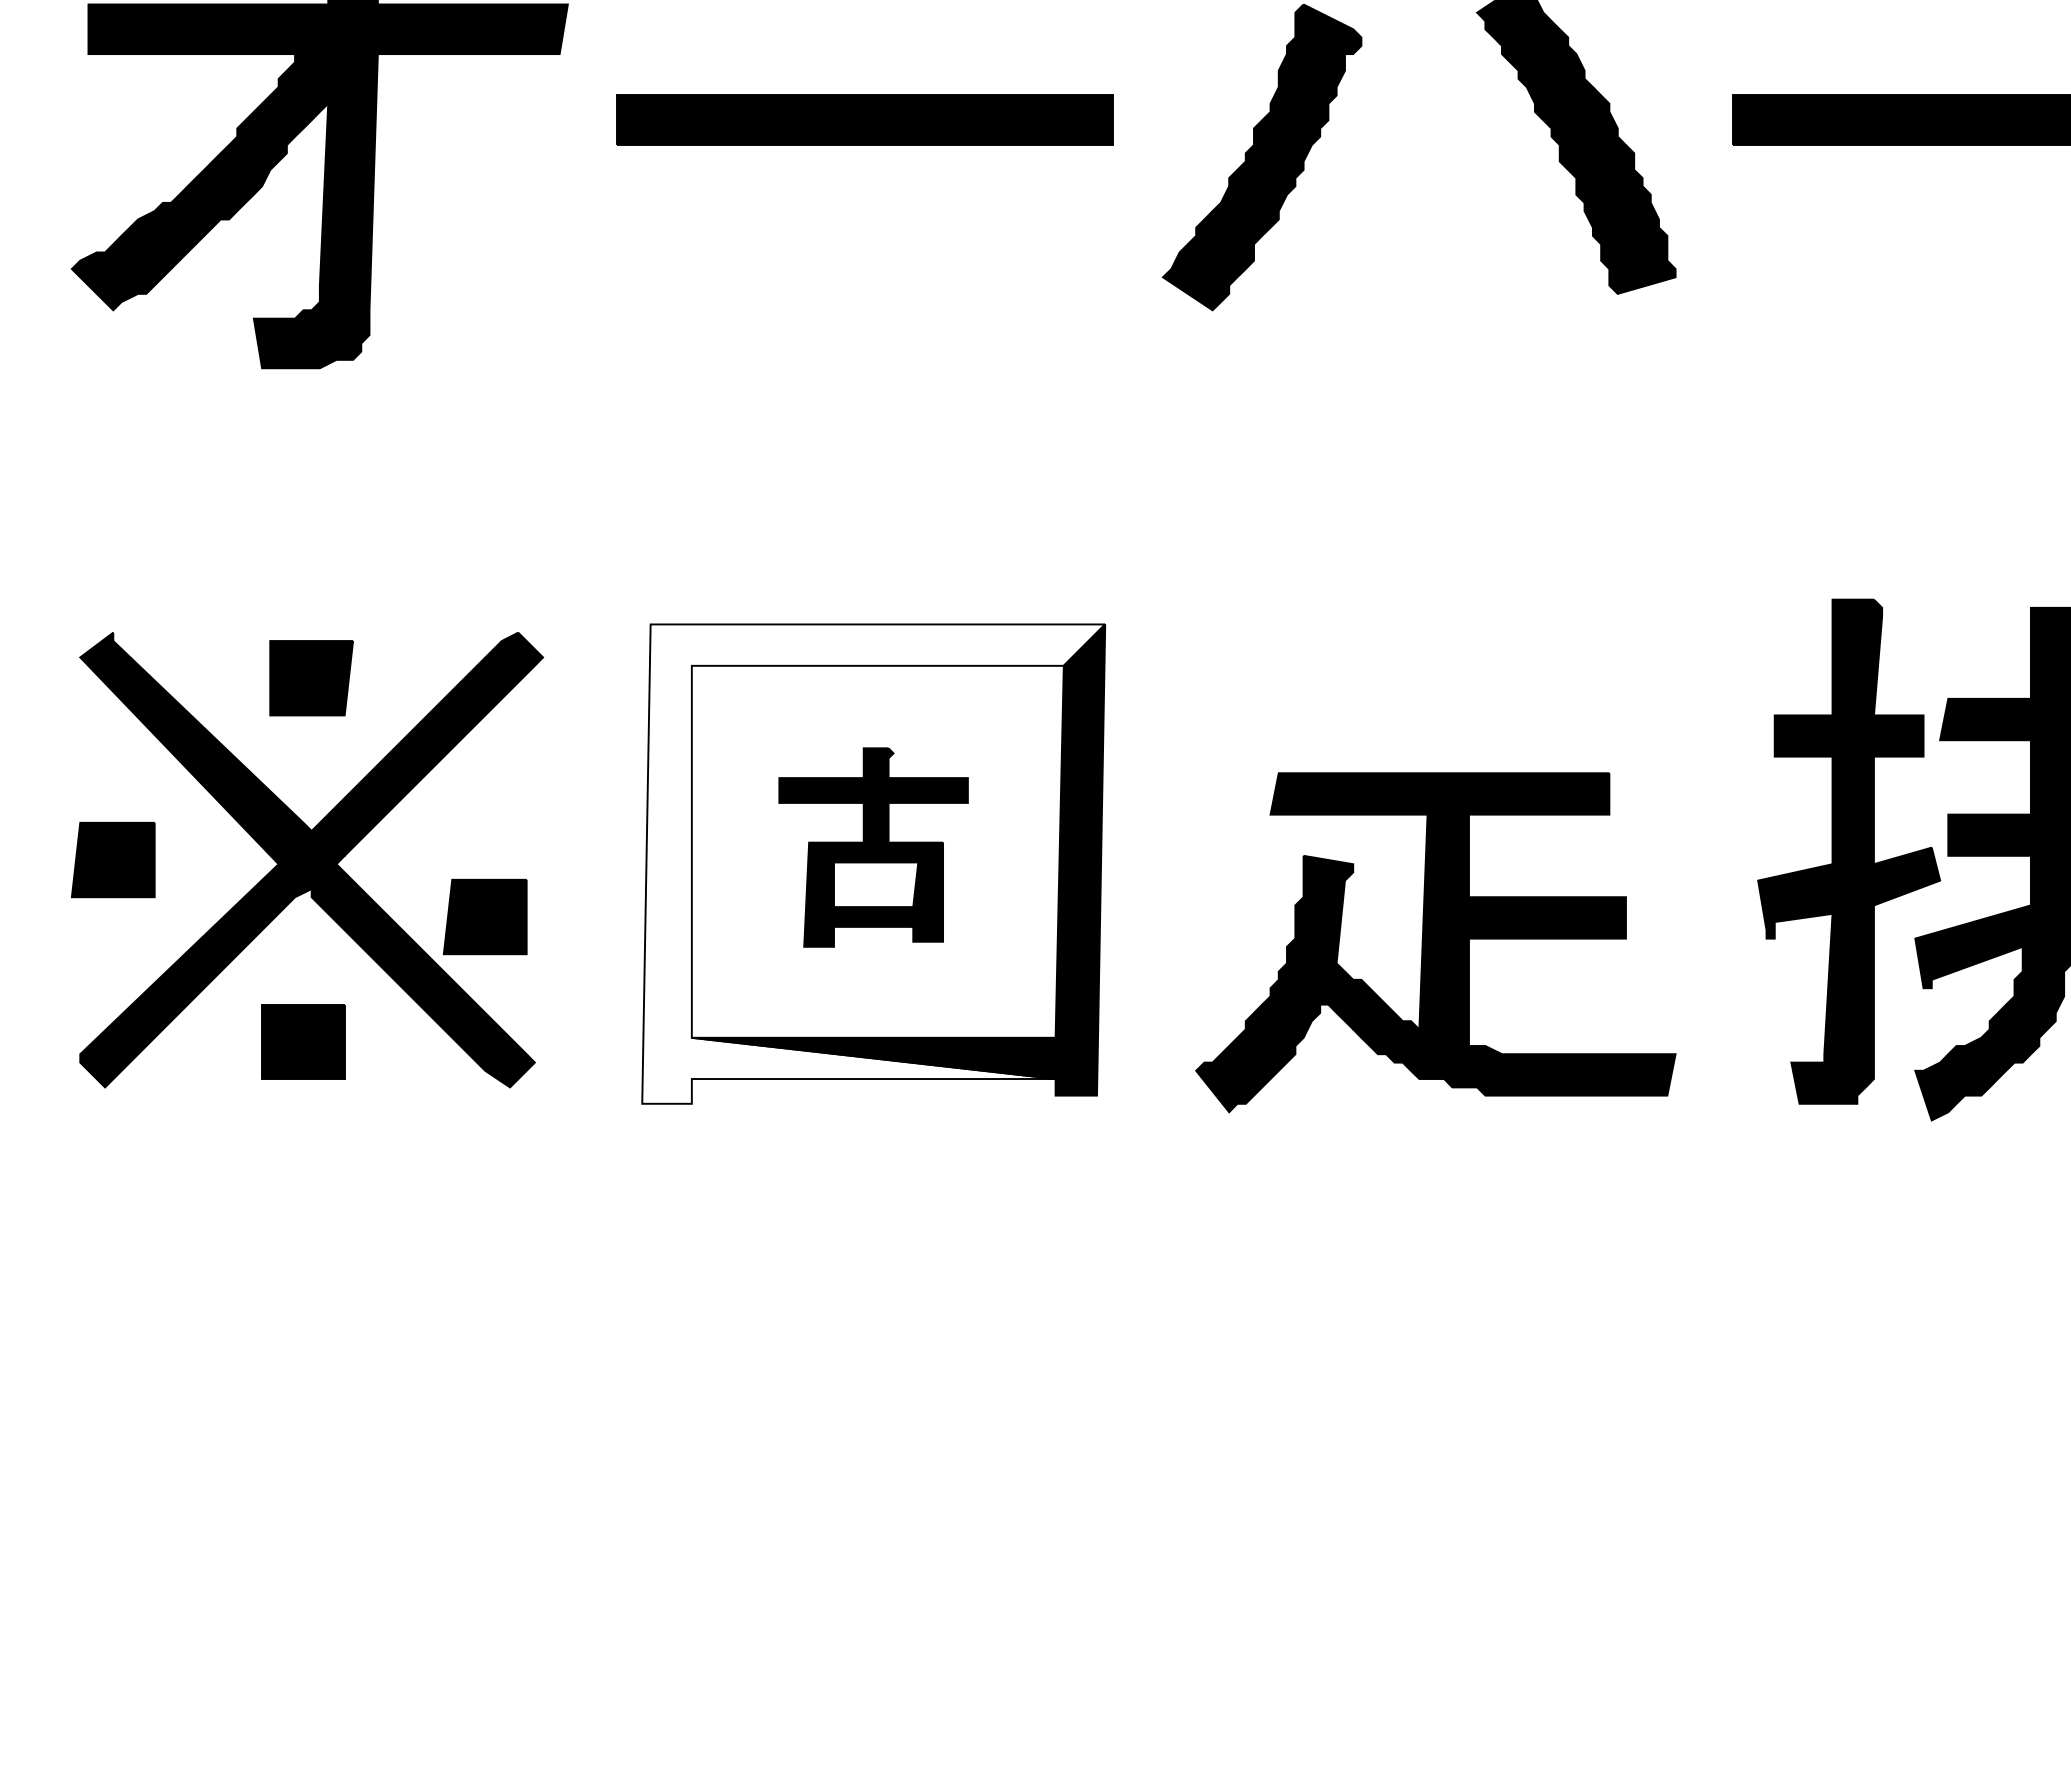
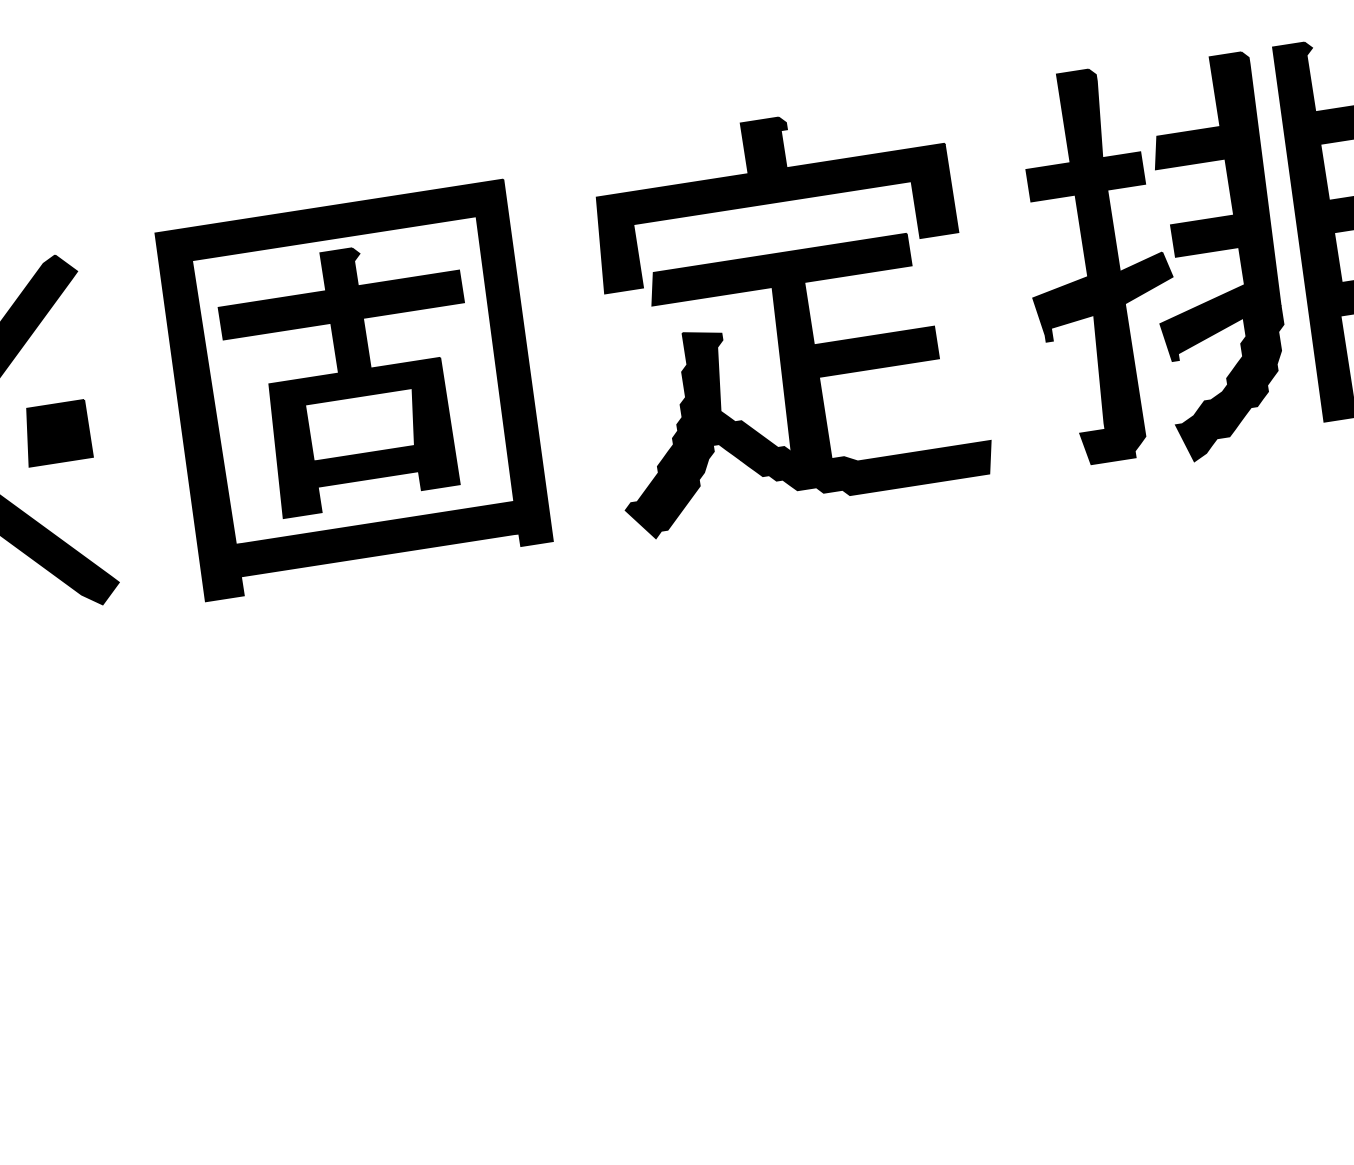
part: (1443, 694) -> (770, 193), added
part: (873, 847) -> (352, 377), size x1.67
fill: (873, 863) -> (354, 389), added
part: (484, 916) -> (56, 433), moved

